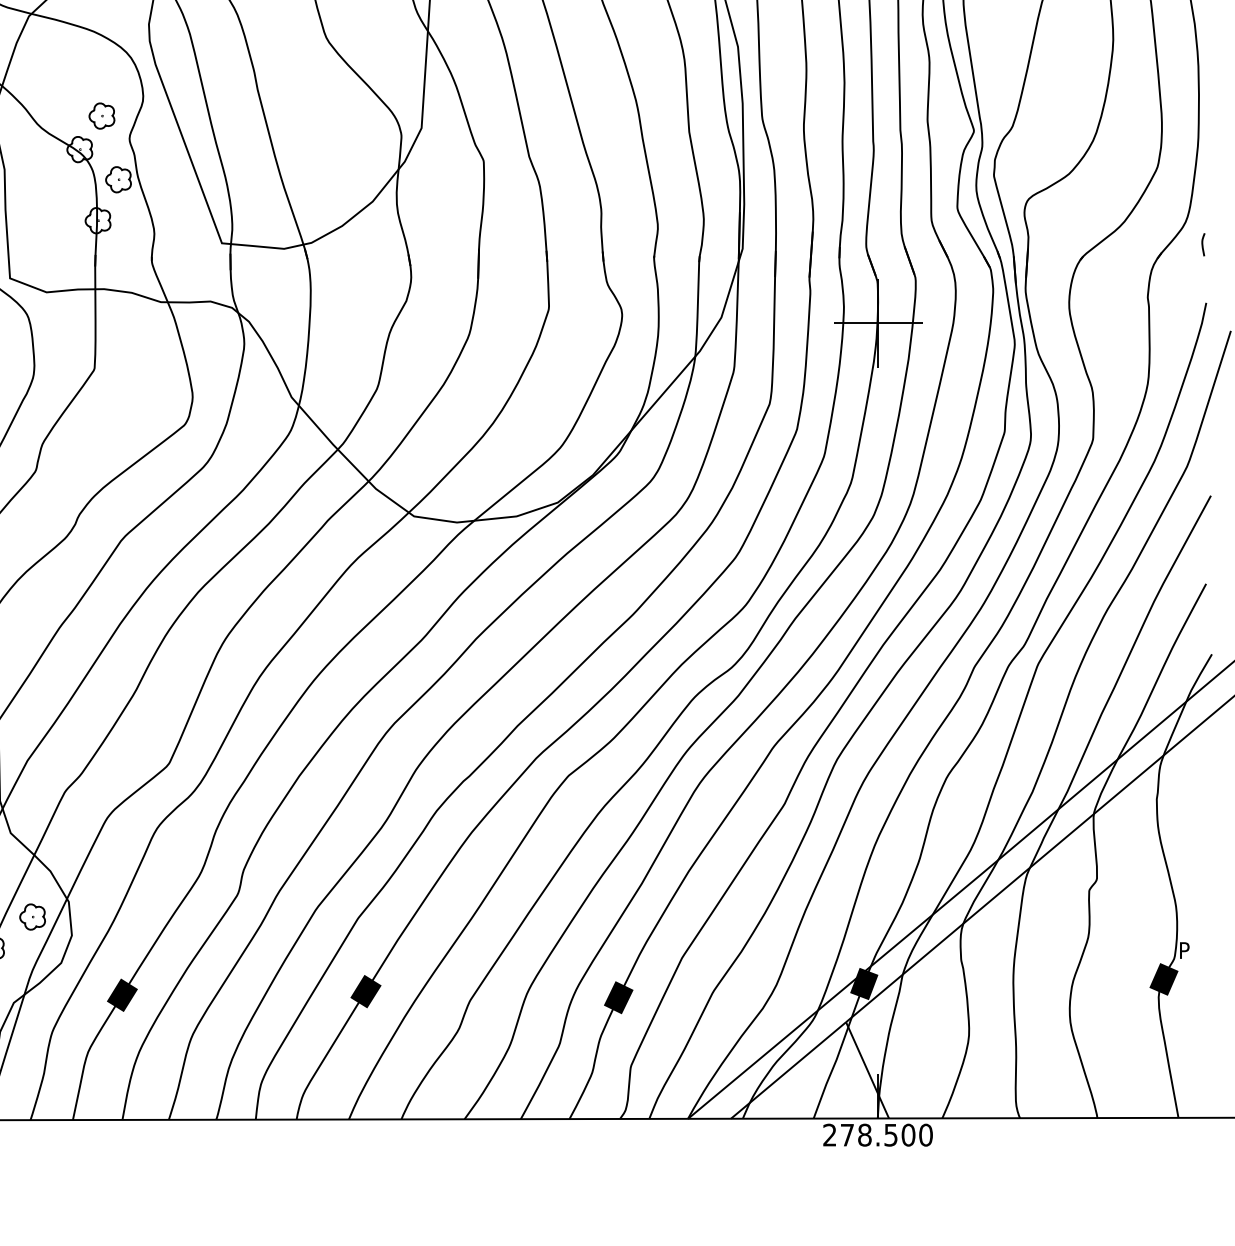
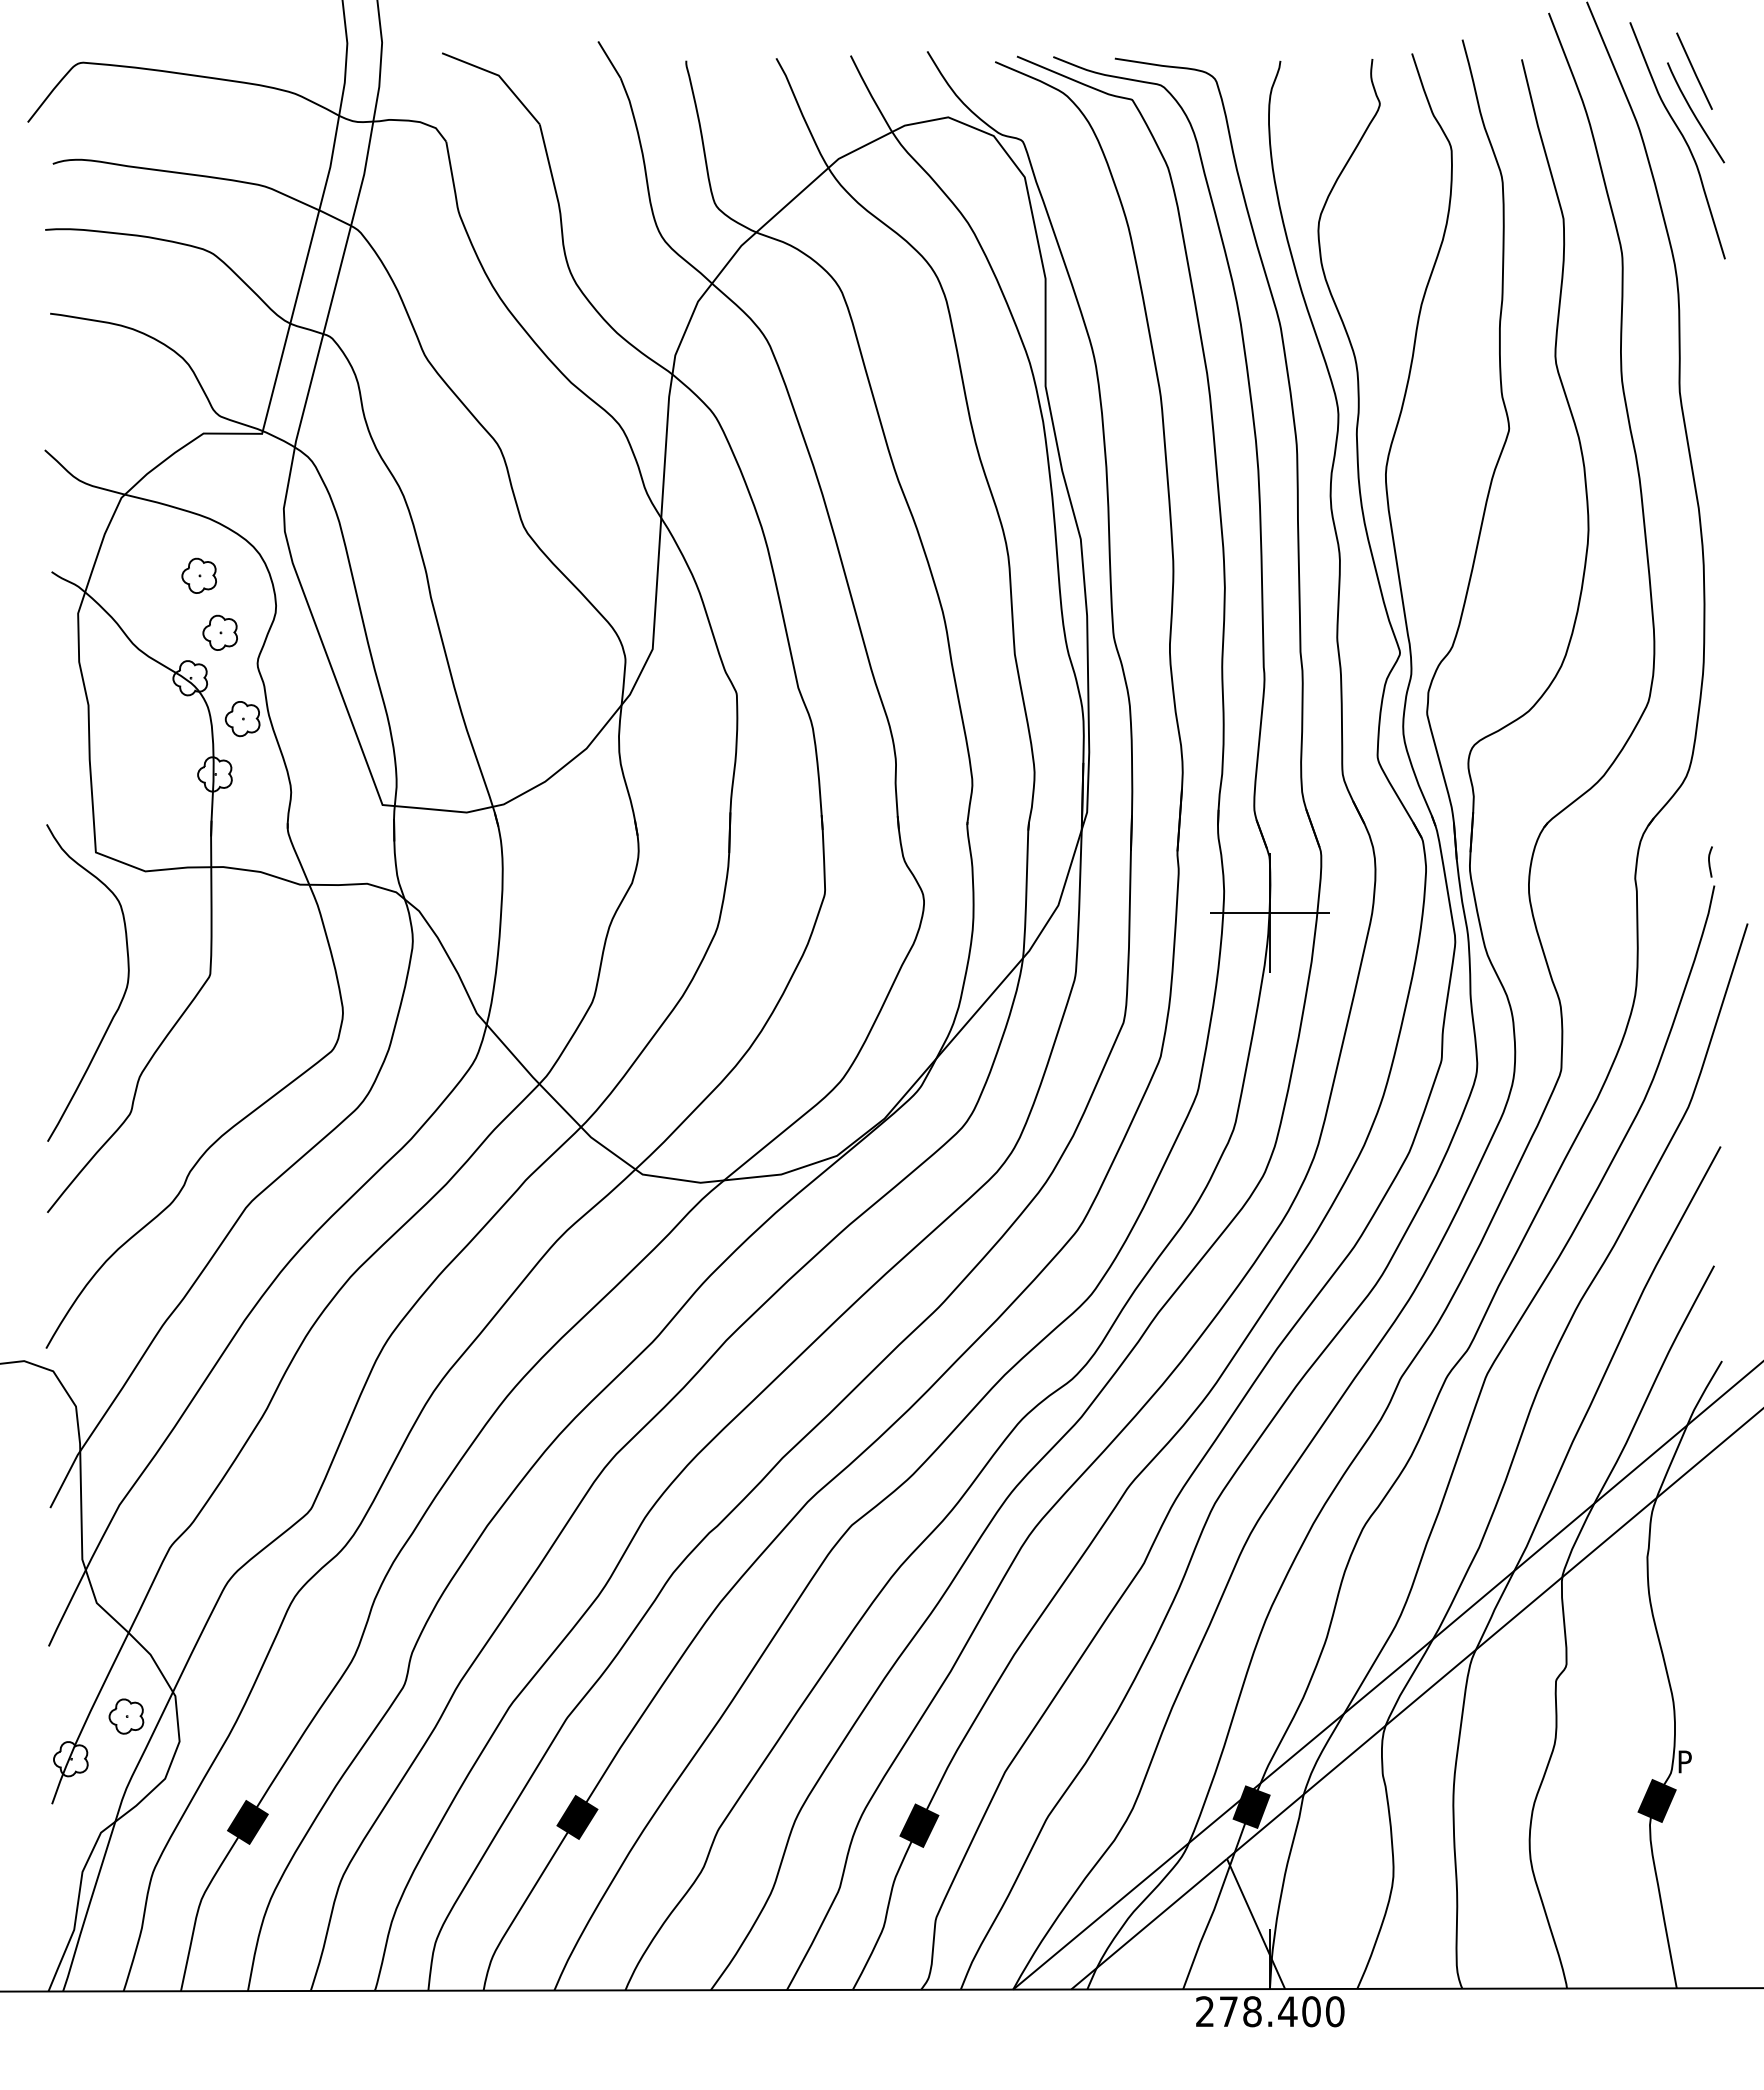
part: (85, 73) -> (198, 575), added
curve: (1202, 244) -> (1709, 861), moved
text: (890, 1135) -> (1287, 2011), 278.500 -> 278.400

